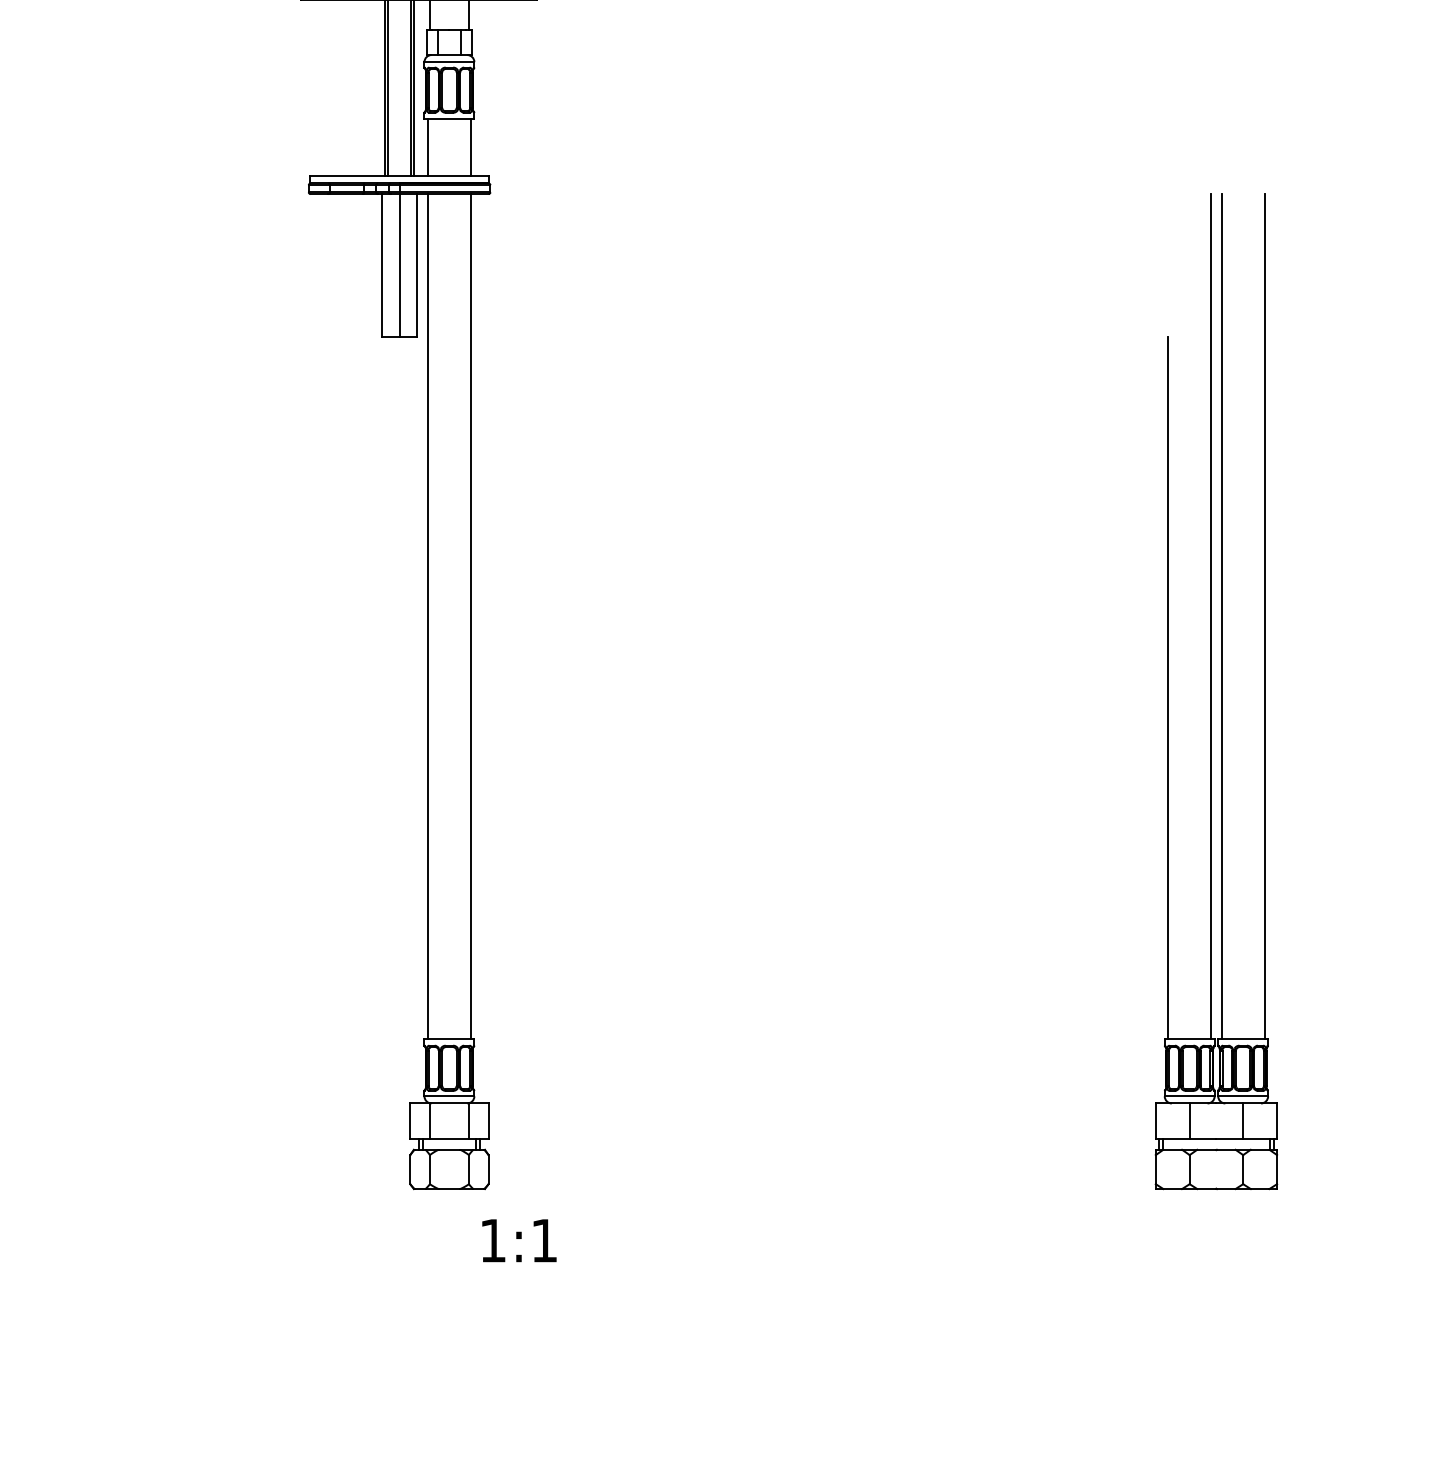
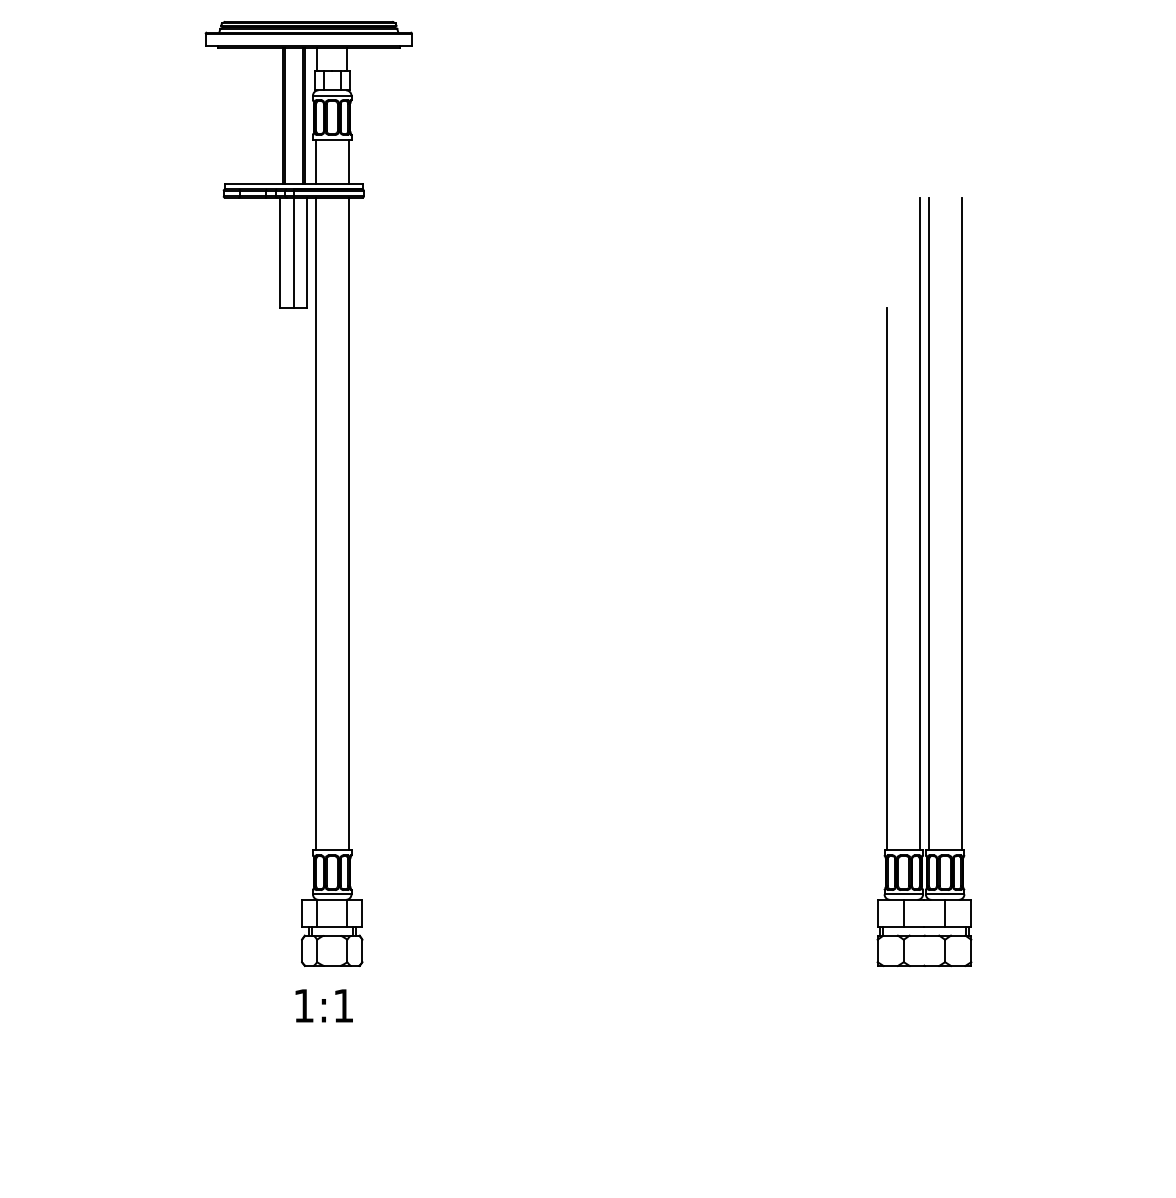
text: (518, 1240) -> (323, 1005), moved

